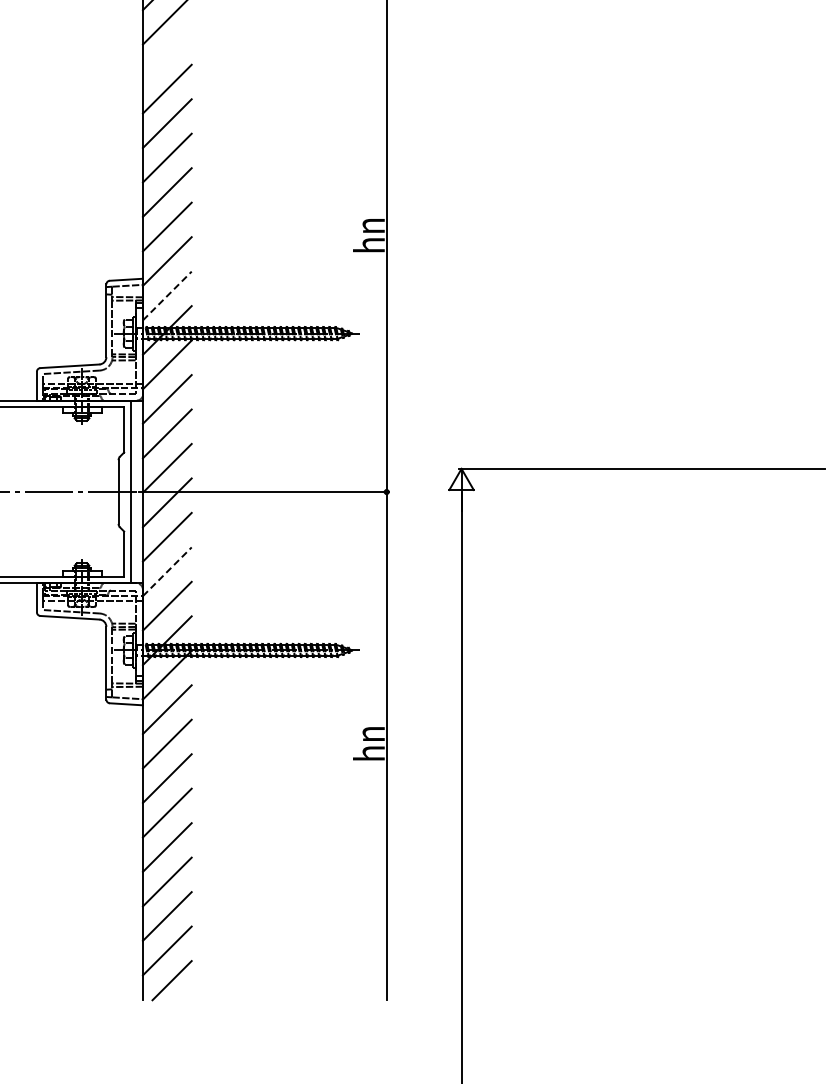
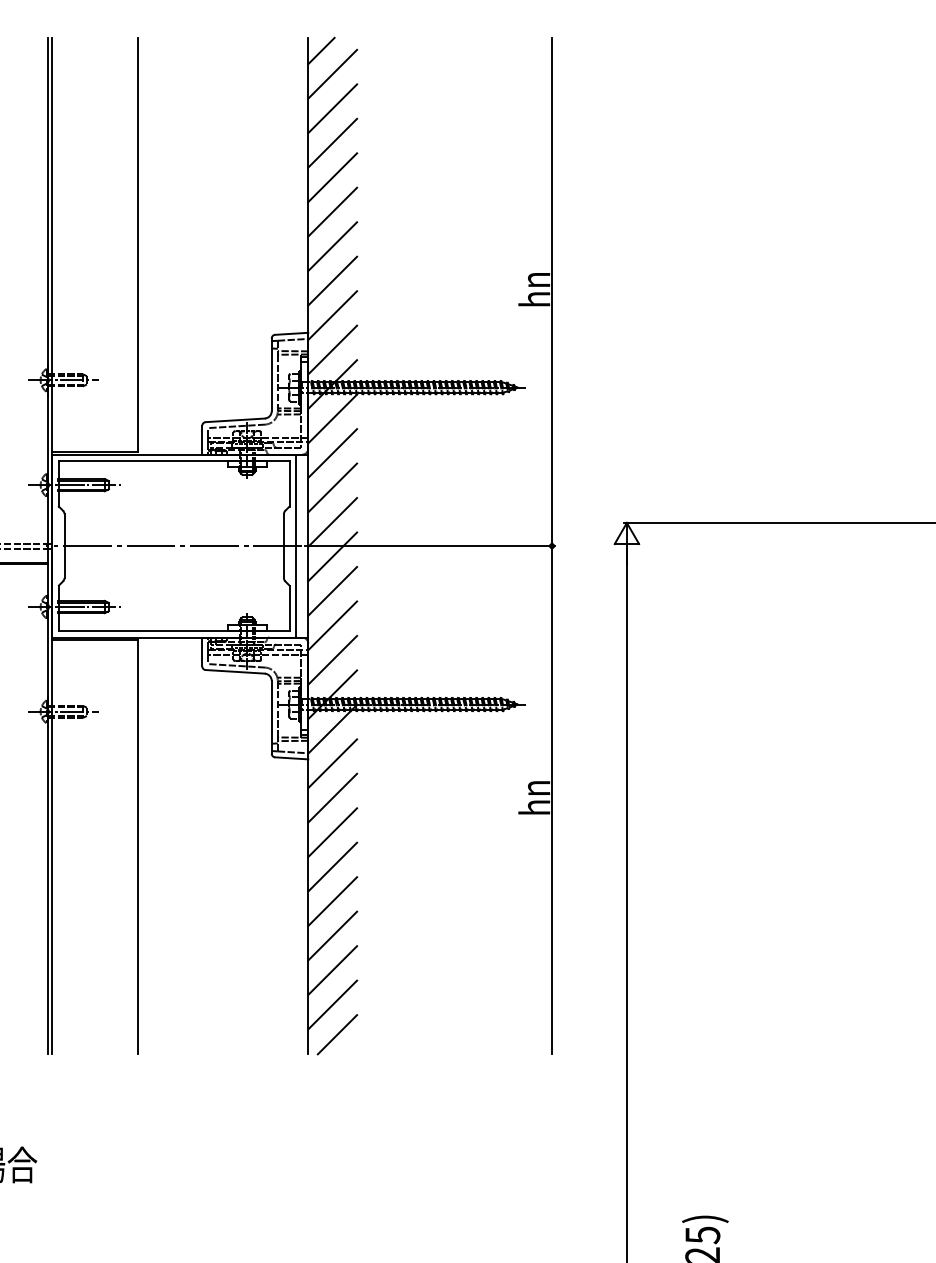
line: (167, 54) -> (332, 108), added
line: (168, 295) -> (333, 349), dashed -> solid
line: (168, 571) -> (333, 625), dashed -> solid

